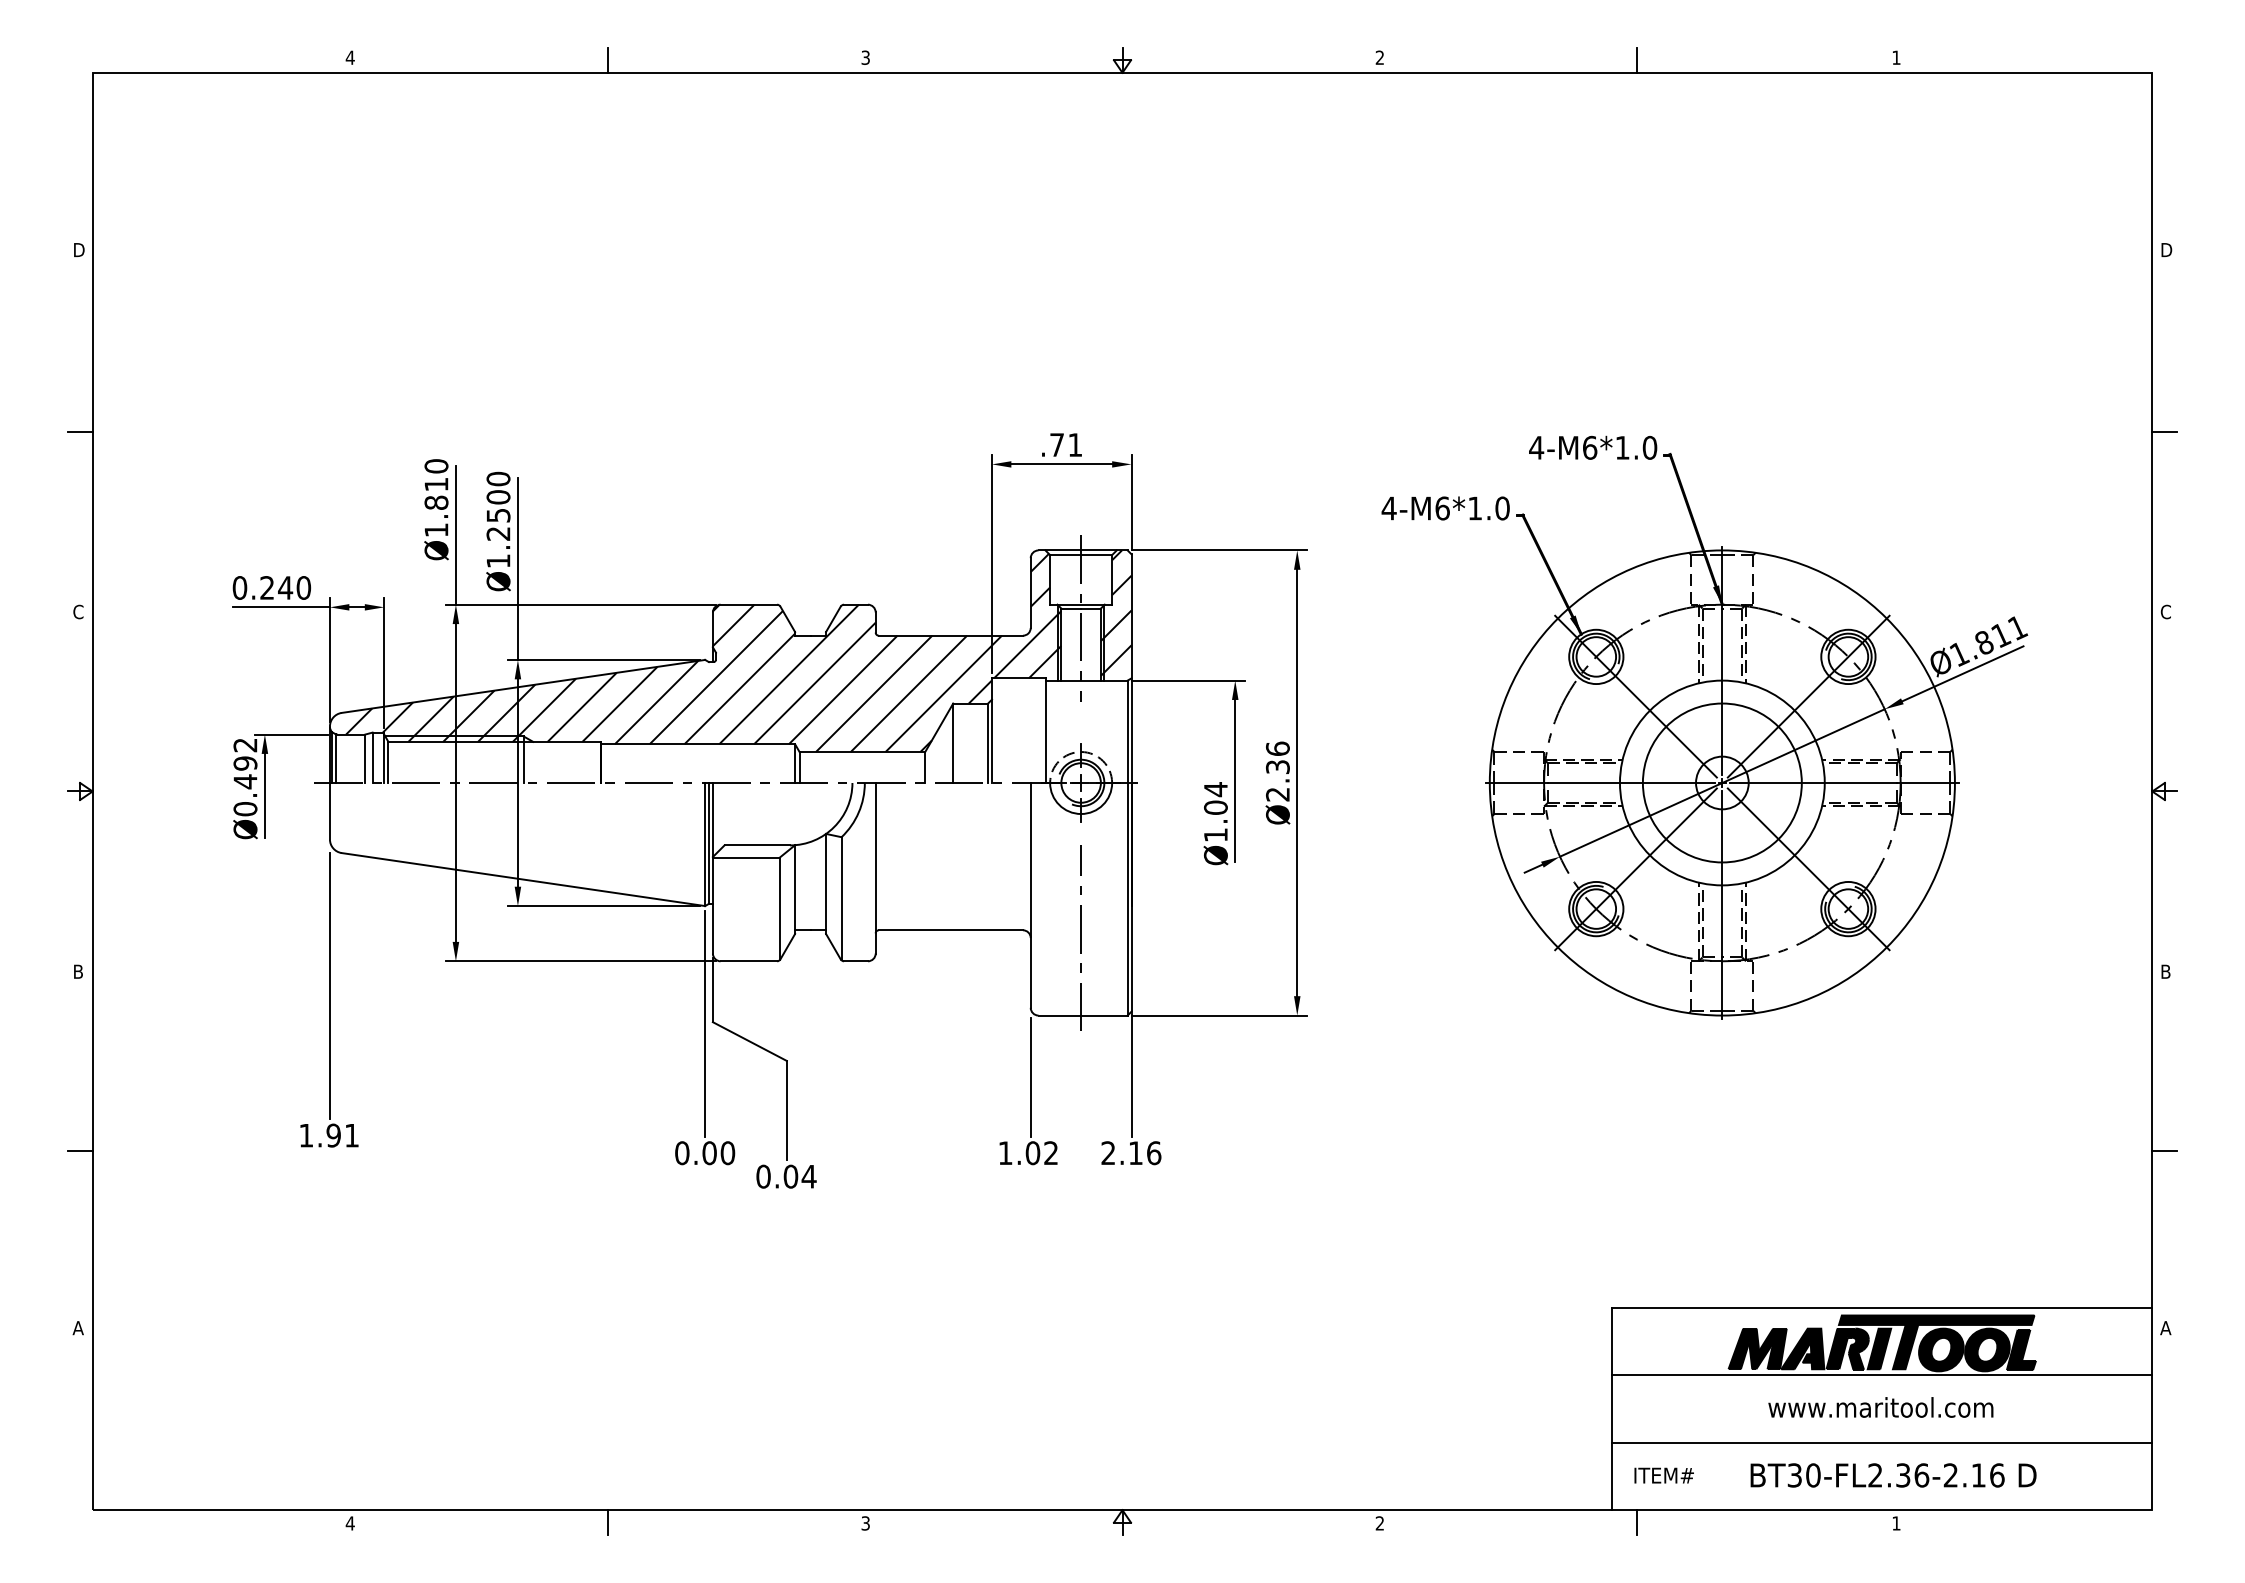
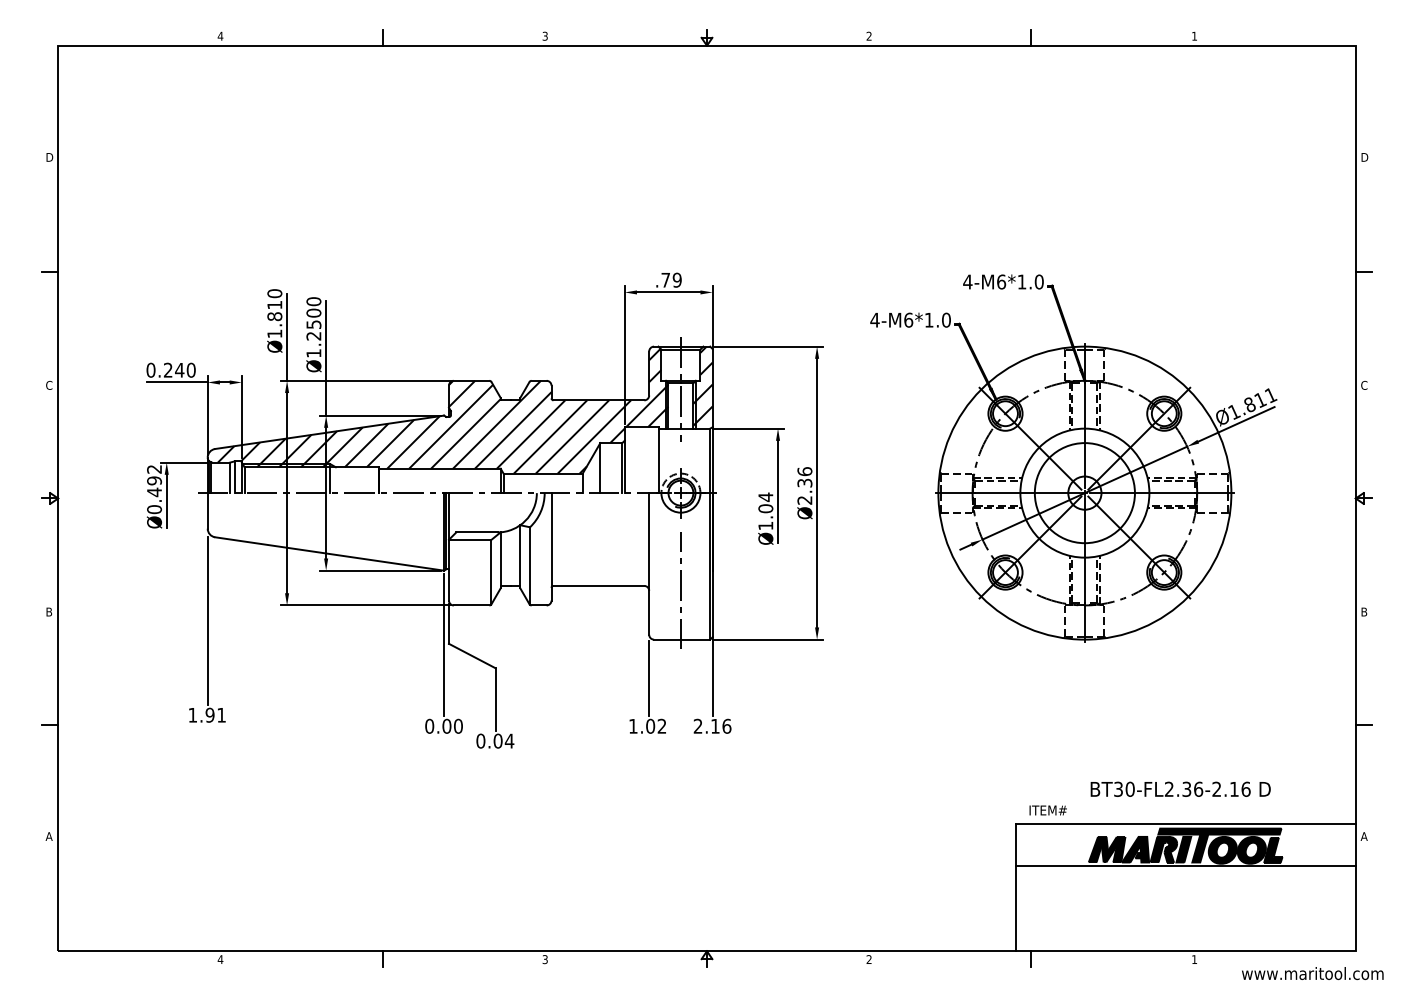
text: (1074, 443) -> (676, 279), .71 -> .79
text: (1880, 1407) -> (1312, 973), moved
line: (1882, 1442) -> (1185, 908), removed
text: (1893, 1474) -> (1180, 788), moved
text: (1663, 1475) -> (1047, 810), moved

